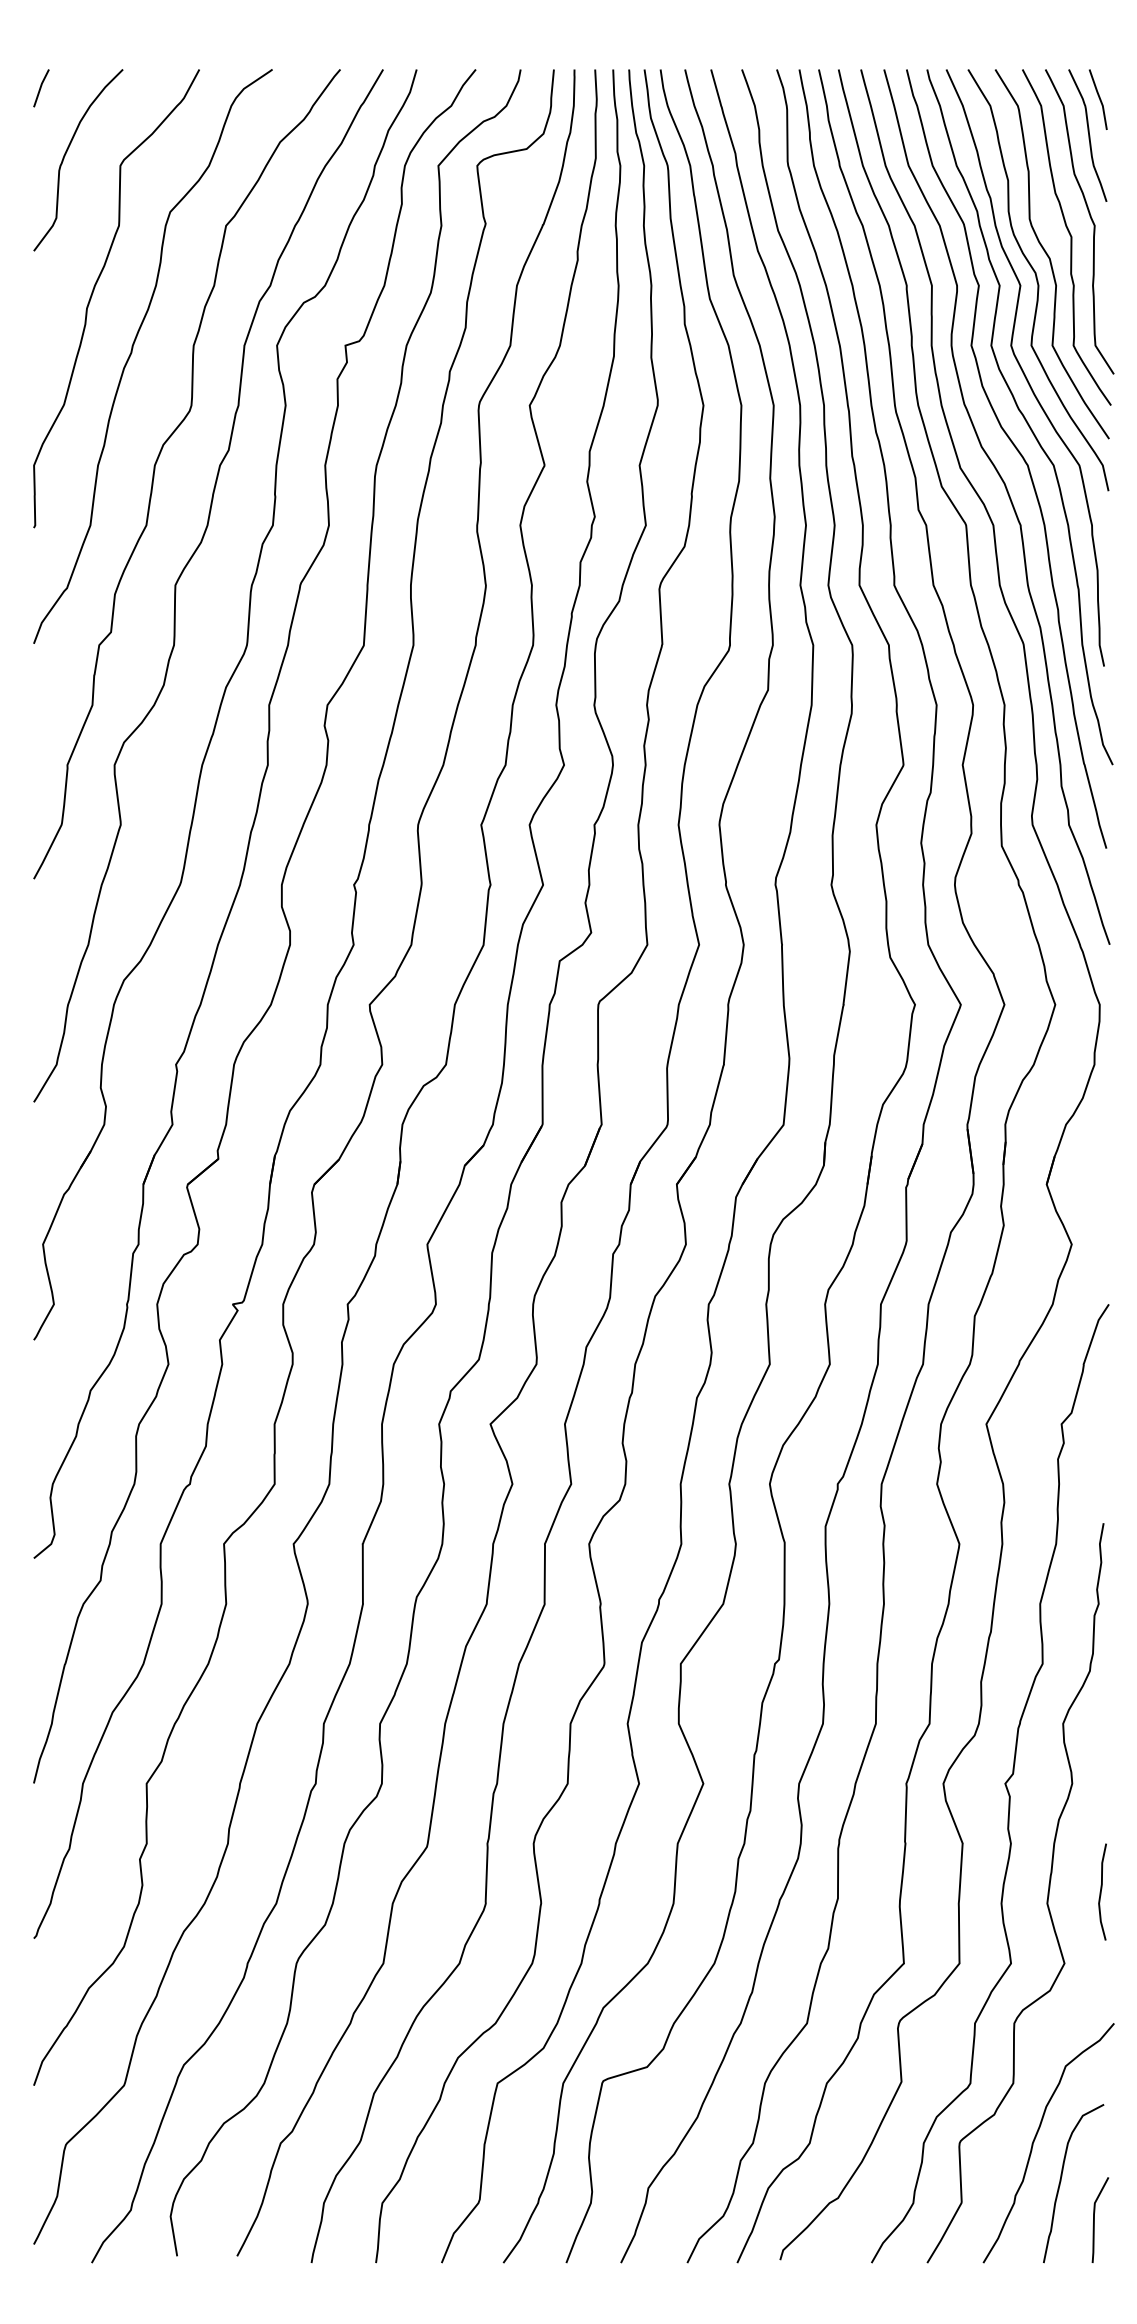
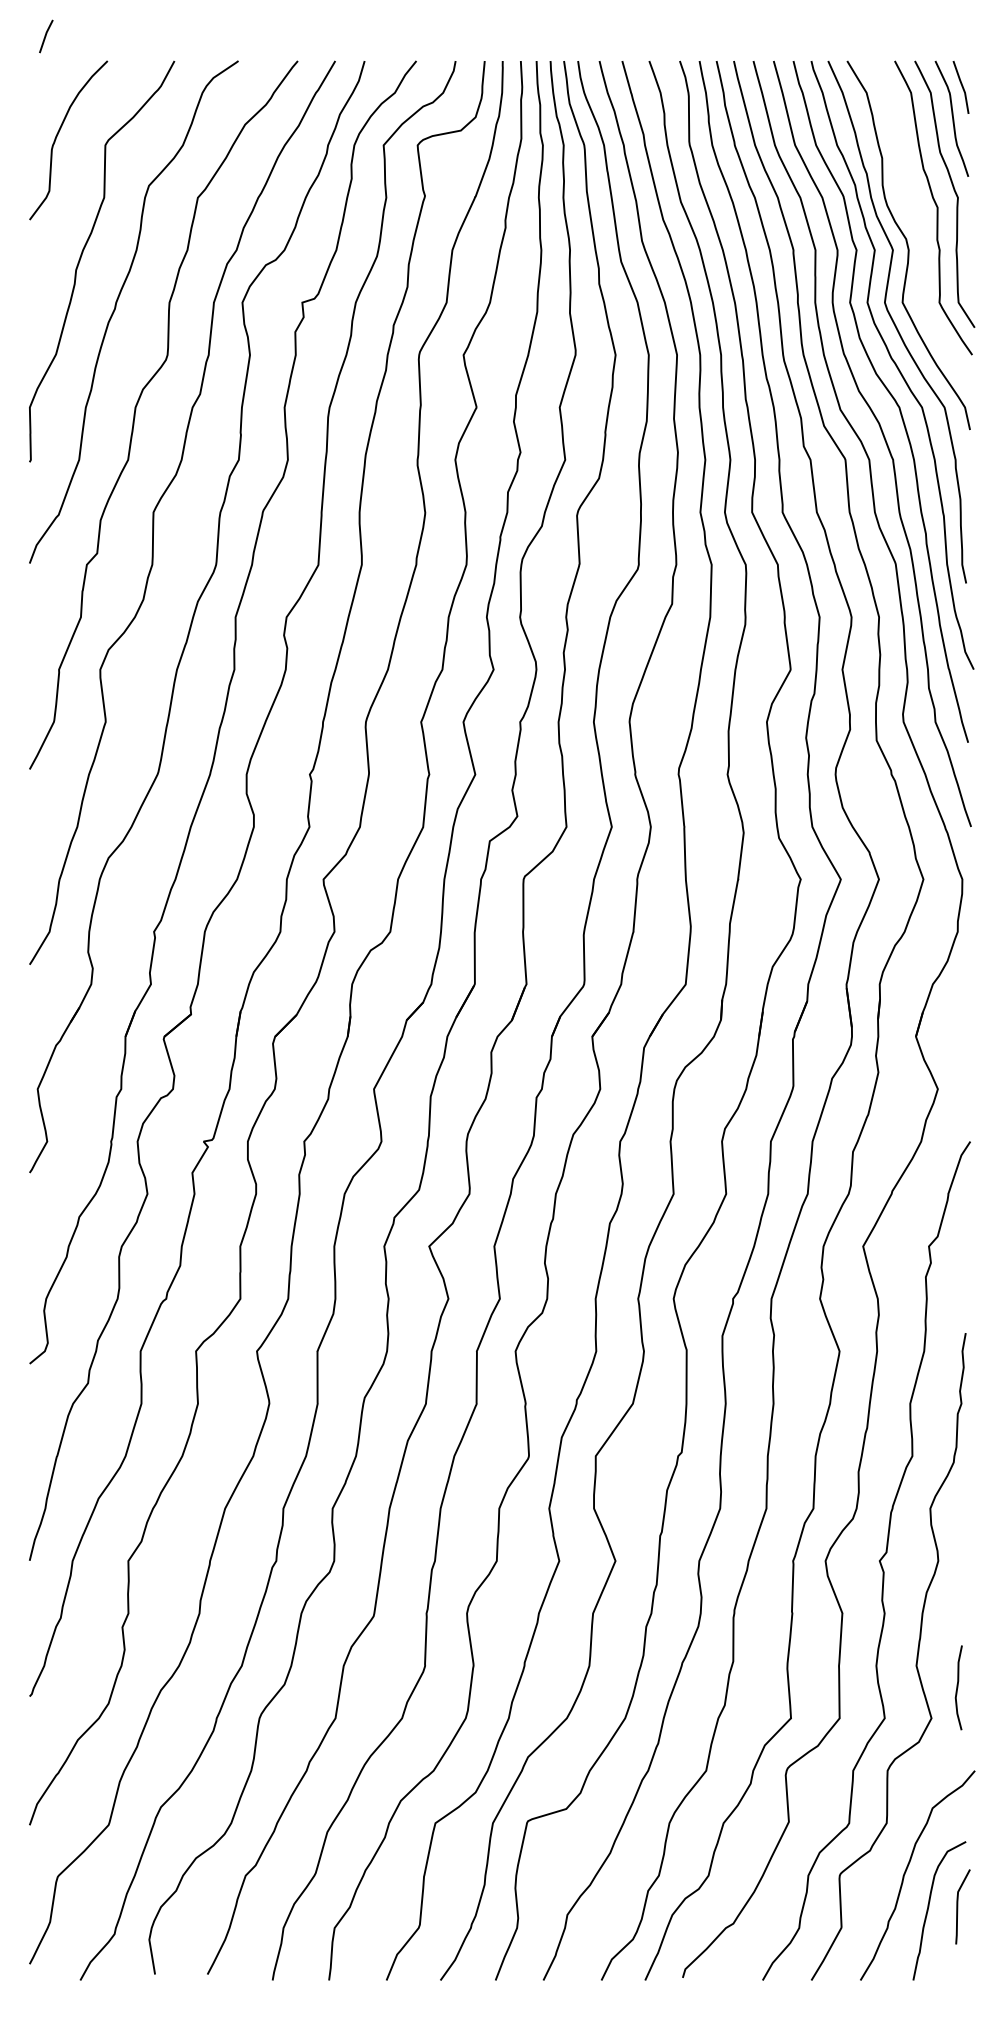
line: (41, 88) -> (46, 36), moved
curve: (1049, 256) -> (918, 224), removed
curve: (1102, 1891) -> (958, 1687), moved
line: (1095, 2219) -> (958, 1906), moved

